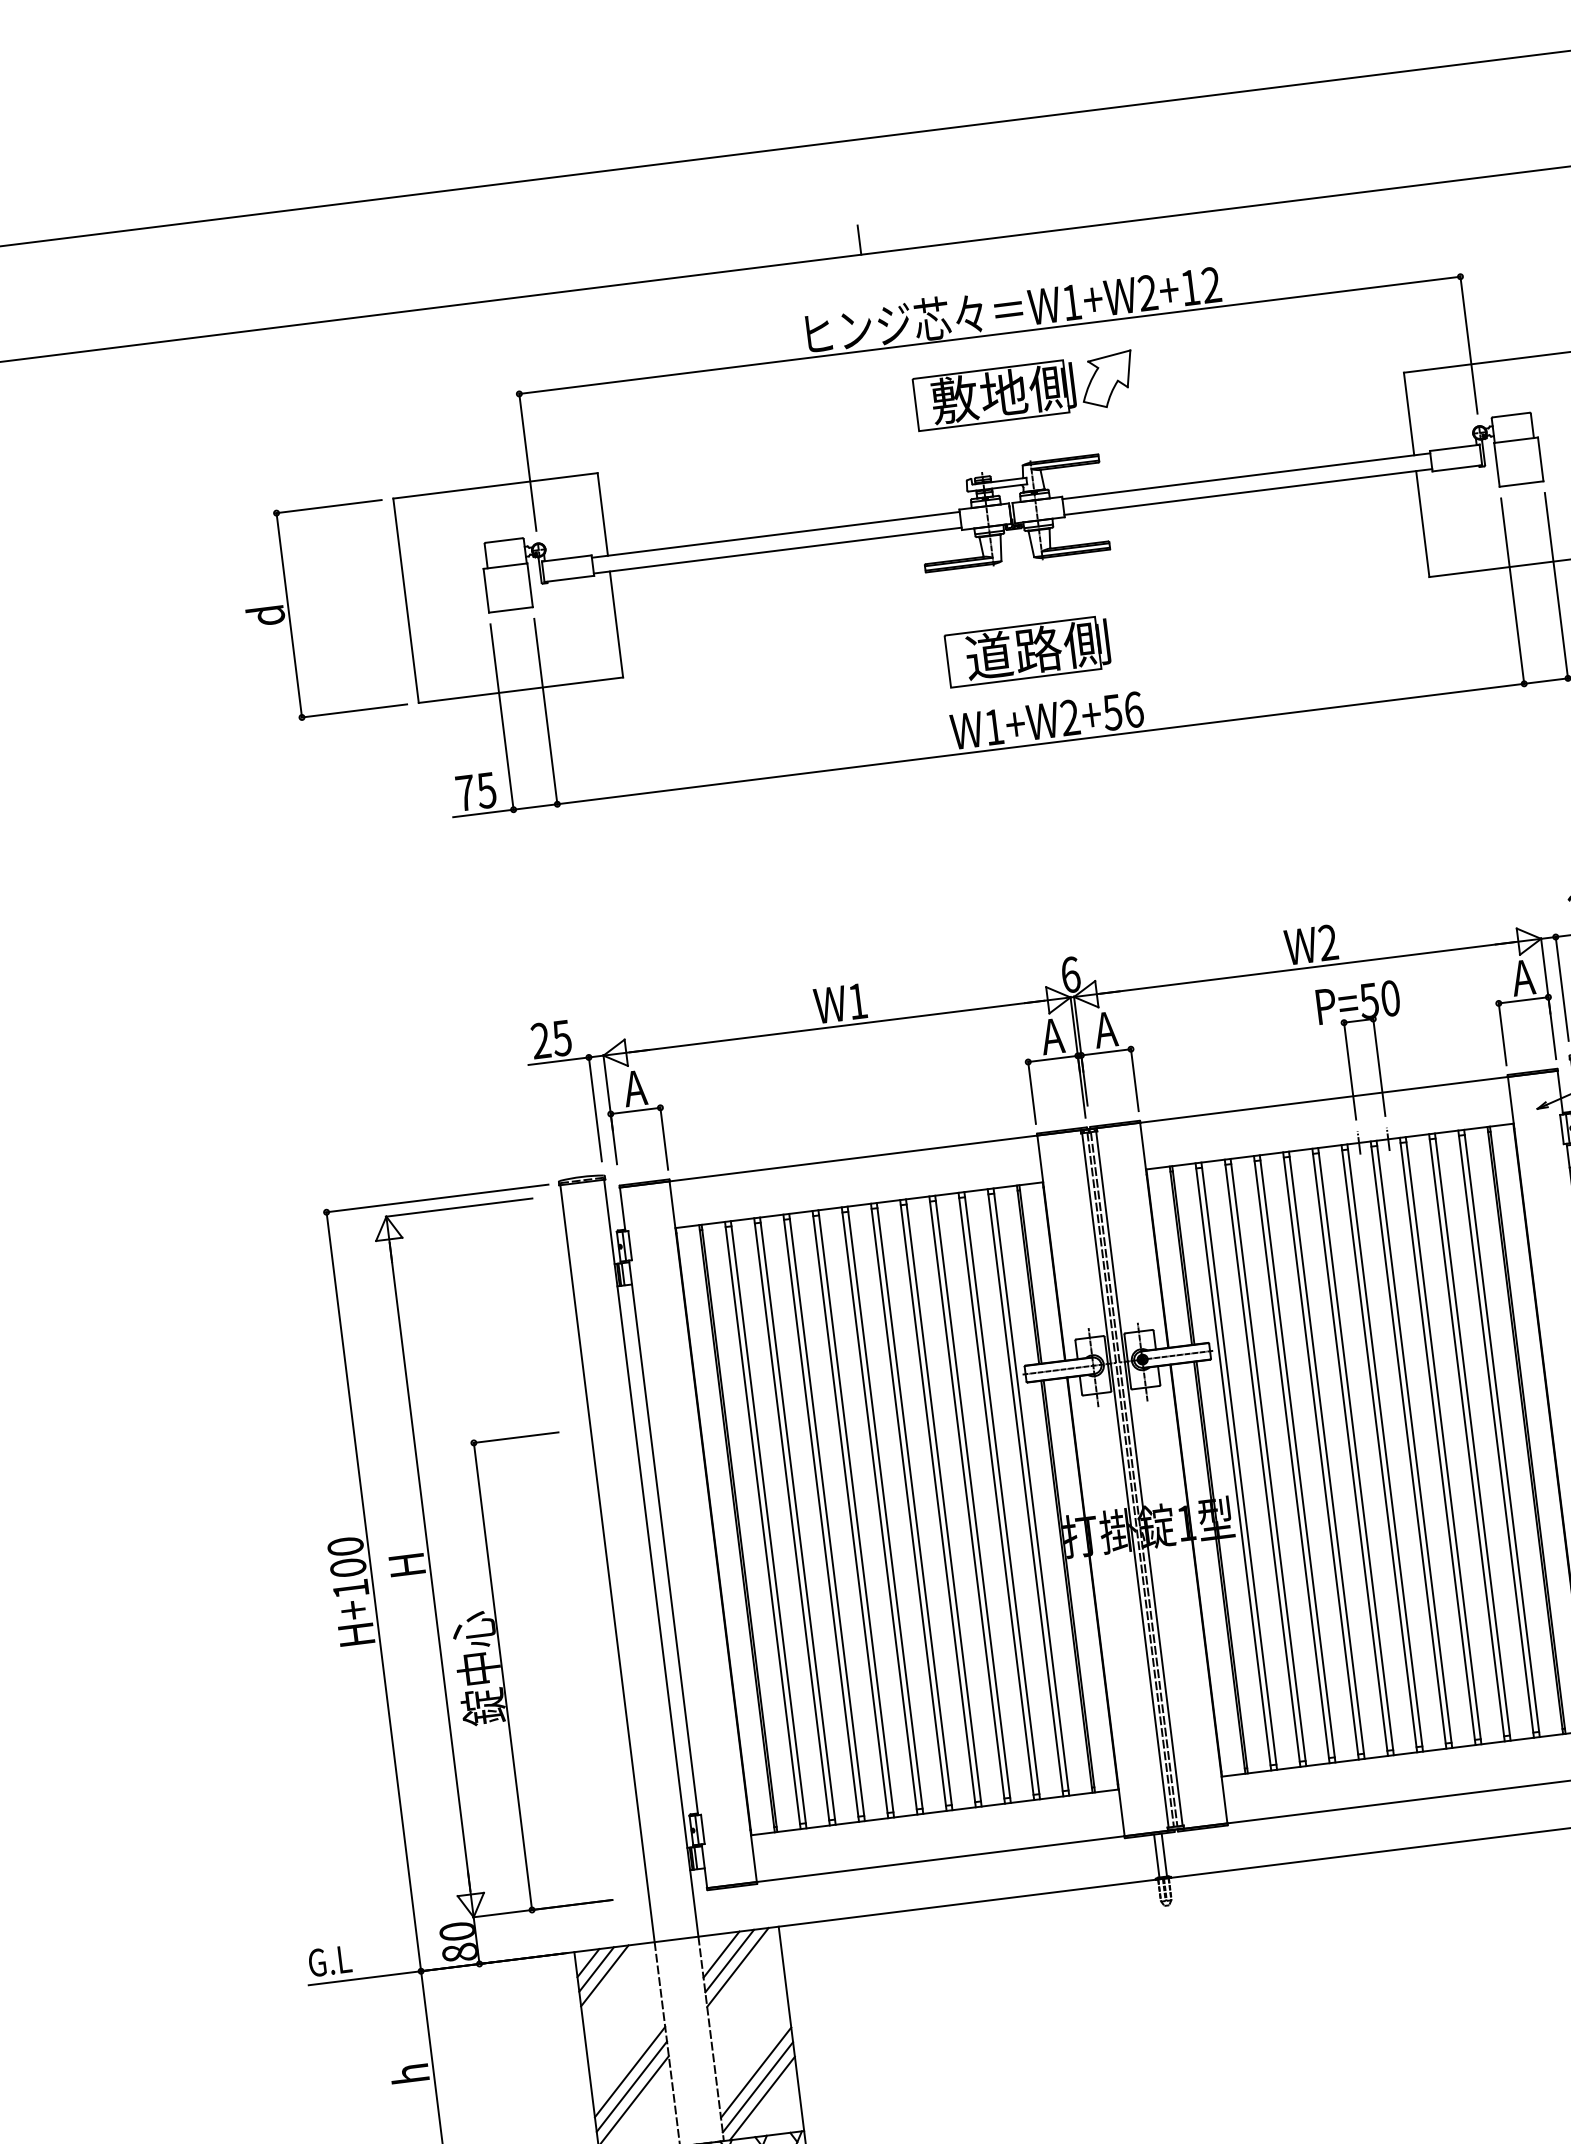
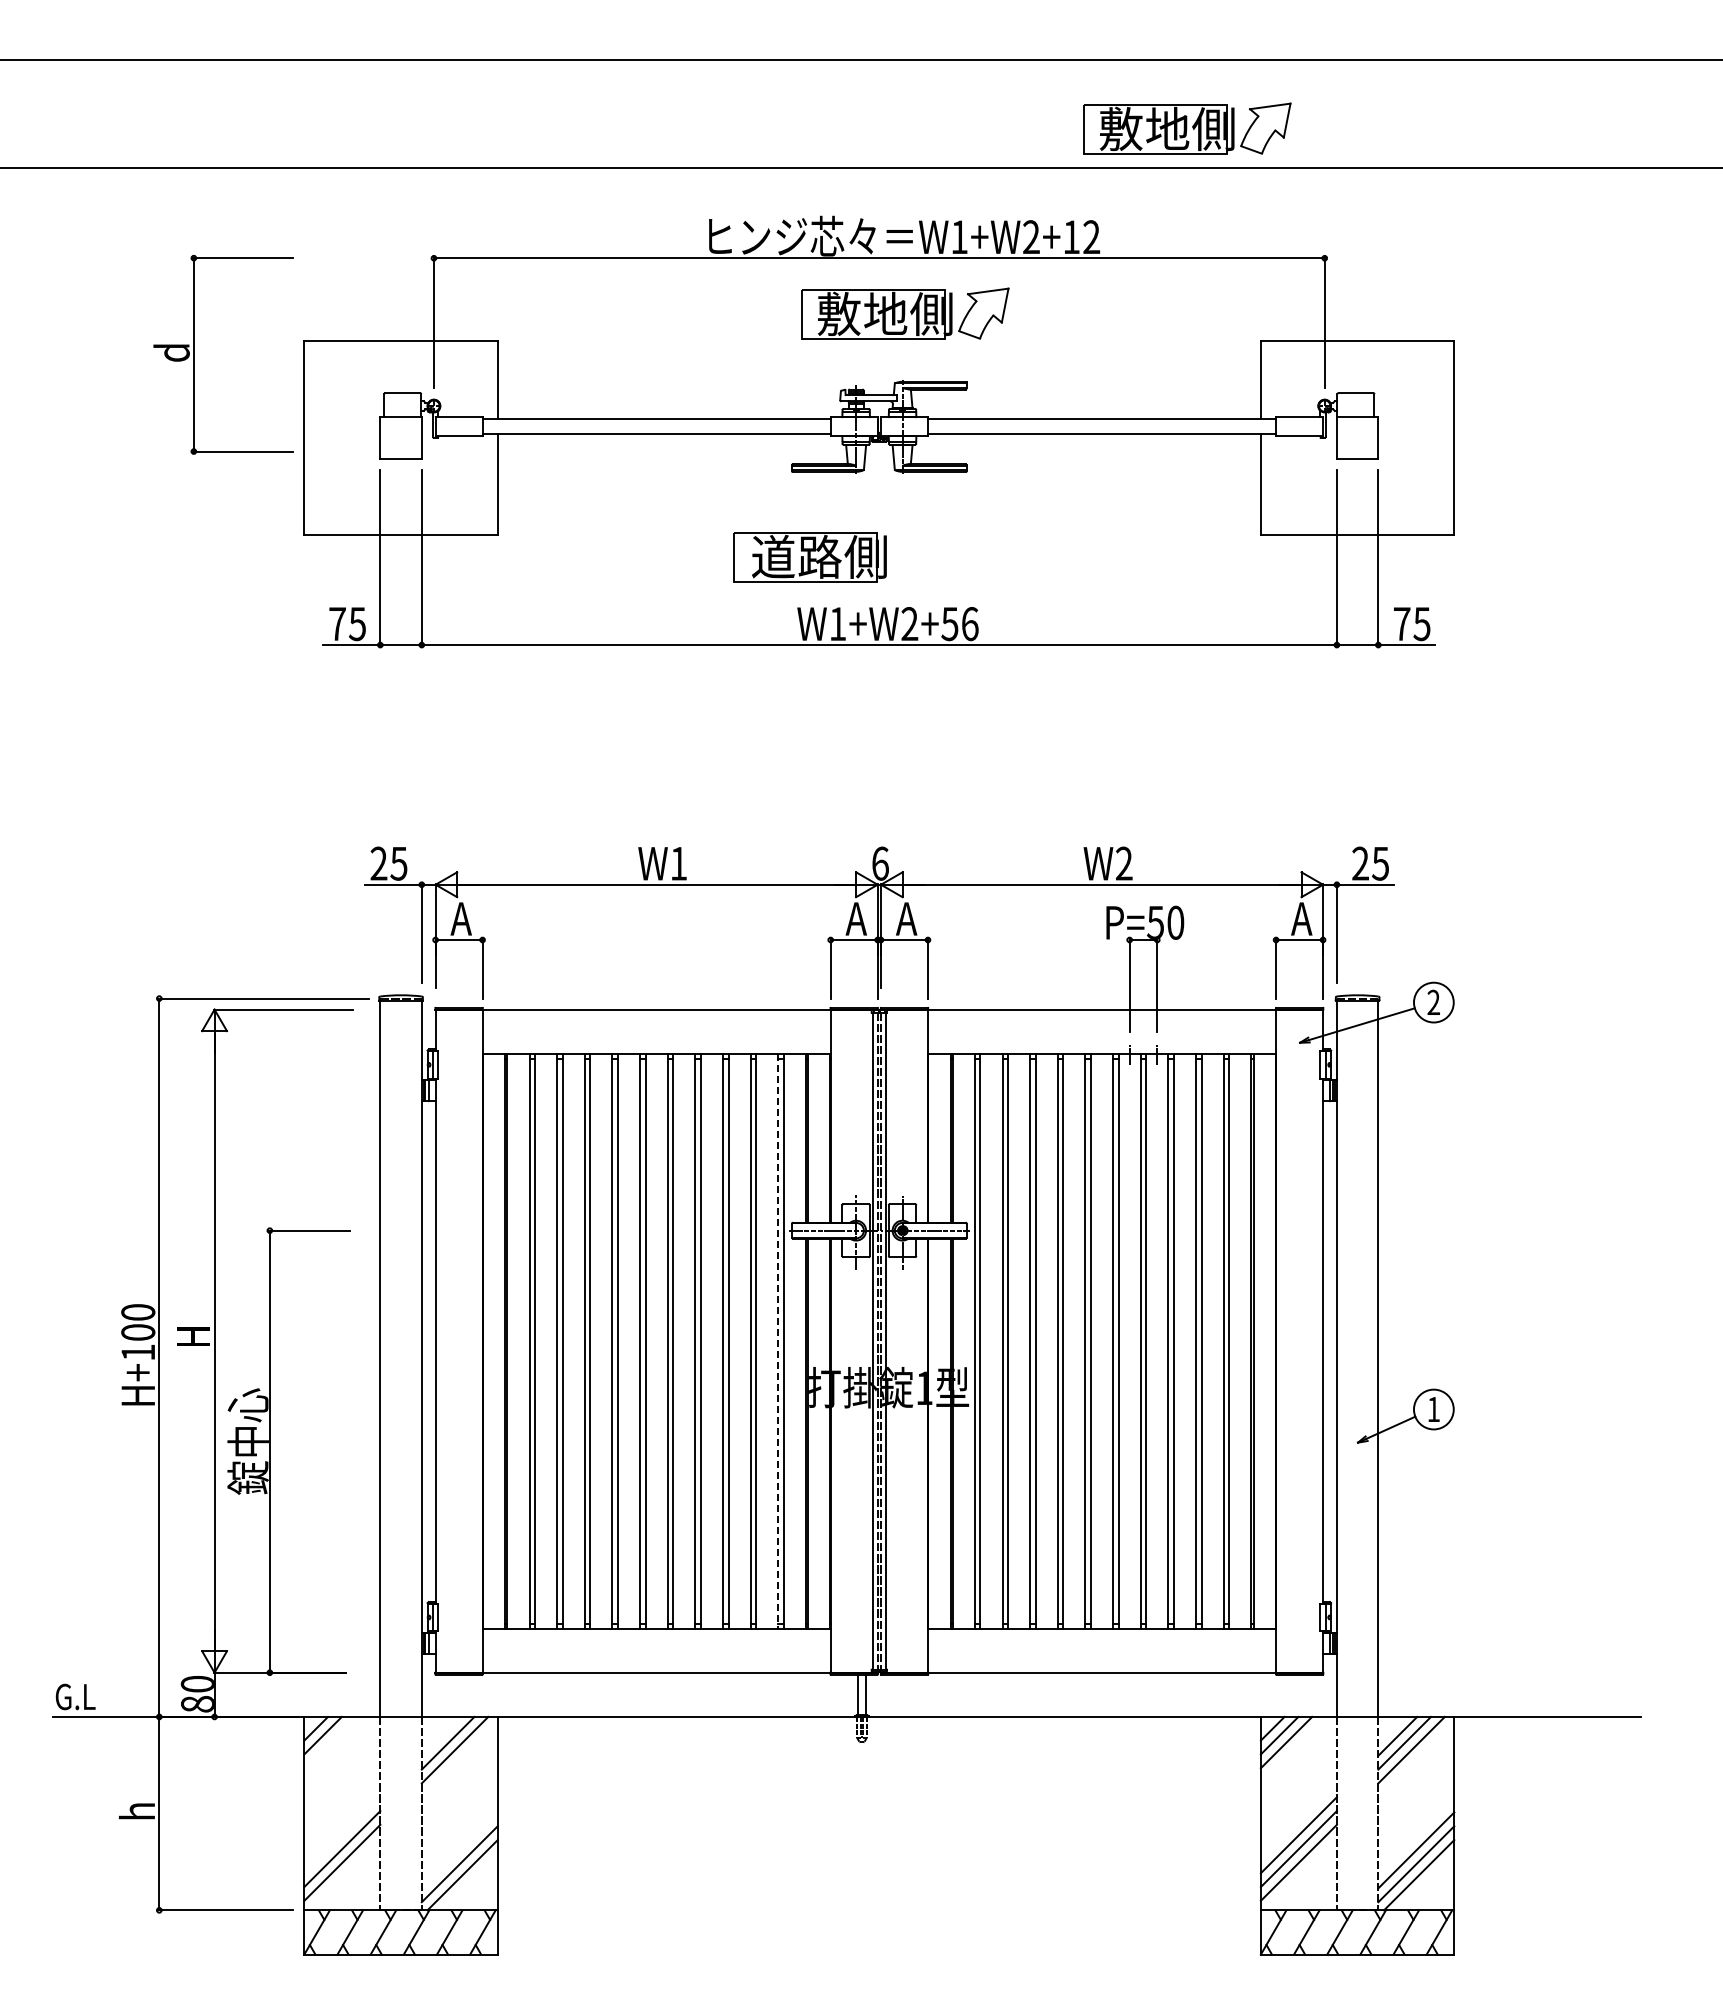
part: (1298, 157) -> (1187, 128), added
line: (859, 240) -> (768, 154), removed
part: (289, 614) -> (194, 354), moved
part: (1027, 651) -> (809, 557), moved
line: (1025, 1493) -> (778, 1341), solid -> dashed
line: (720, 1953) -> (440, 1735), removed
line: (604, 1975) -> (329, 1742), removed
line: (630, 2072) -> (342, 1835), removed
line: (755, 2072) -> (459, 1850), removed

